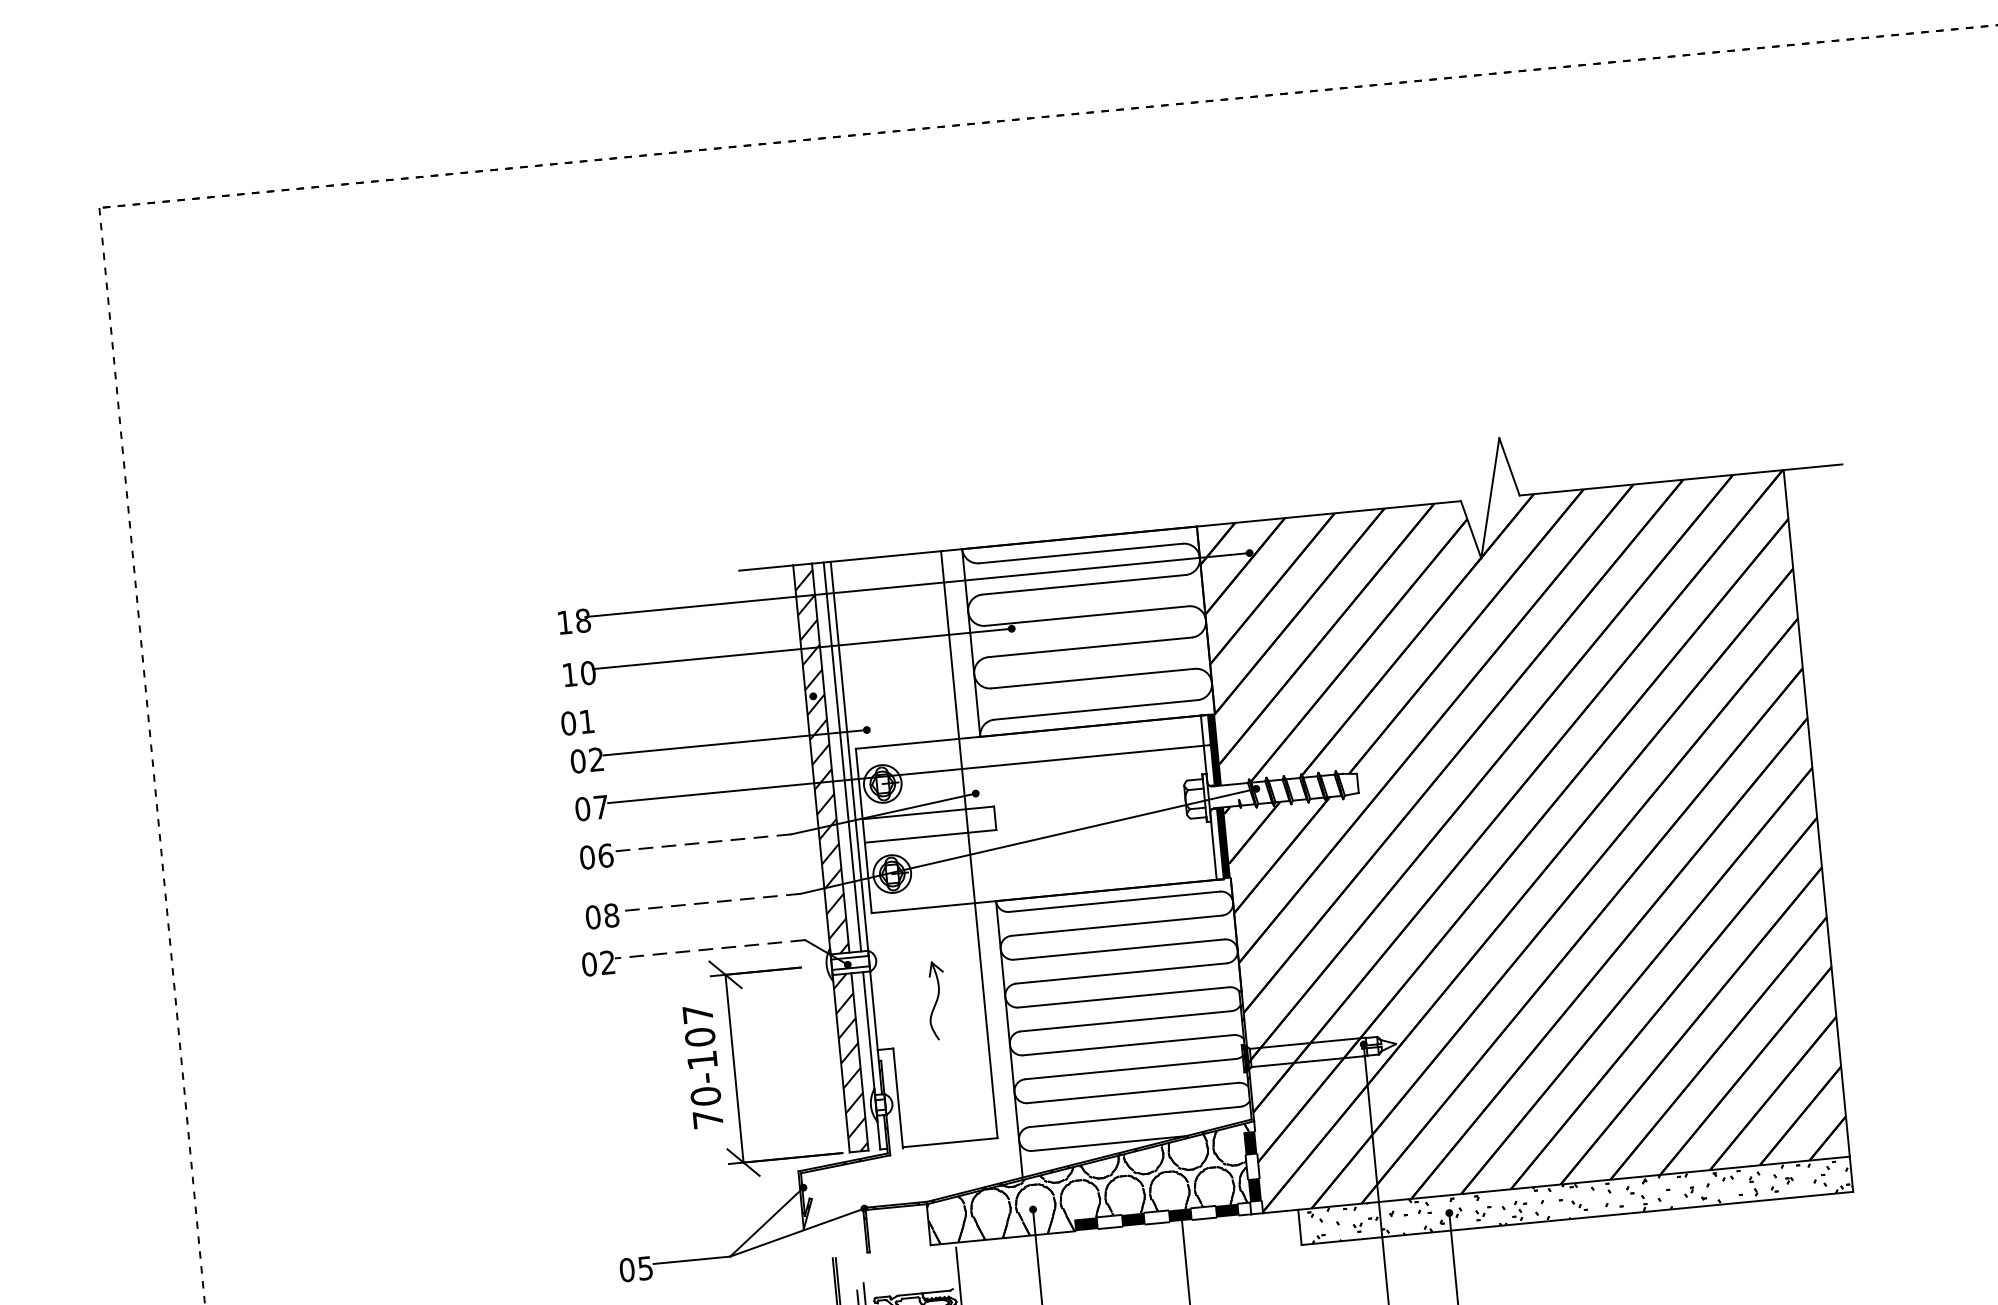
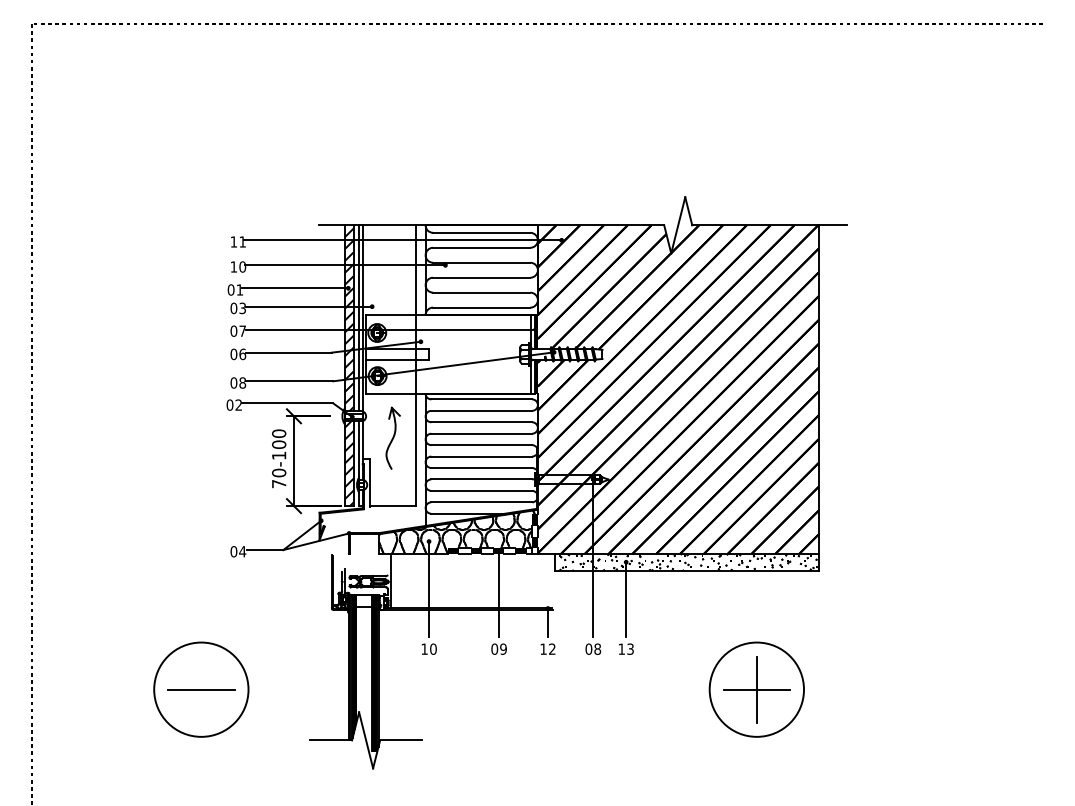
text: (582, 619) -> (242, 241), 18 -> 11
line: (702, 707) -> (295, 288), added
text: (596, 759) -> (242, 308), 02 -> 03
line: (701, 842) -> (288, 352), dashed -> solid
line: (709, 903) -> (289, 381), dashed -> solid
line: (709, 949) -> (287, 403), dashed -> solid
part: (935, 999) -> (392, 437), size x1.67
text: (698, 1013) -> (279, 433), 70-107 -> 70-100
text: (645, 1267) -> (242, 551), 05 -> 04

